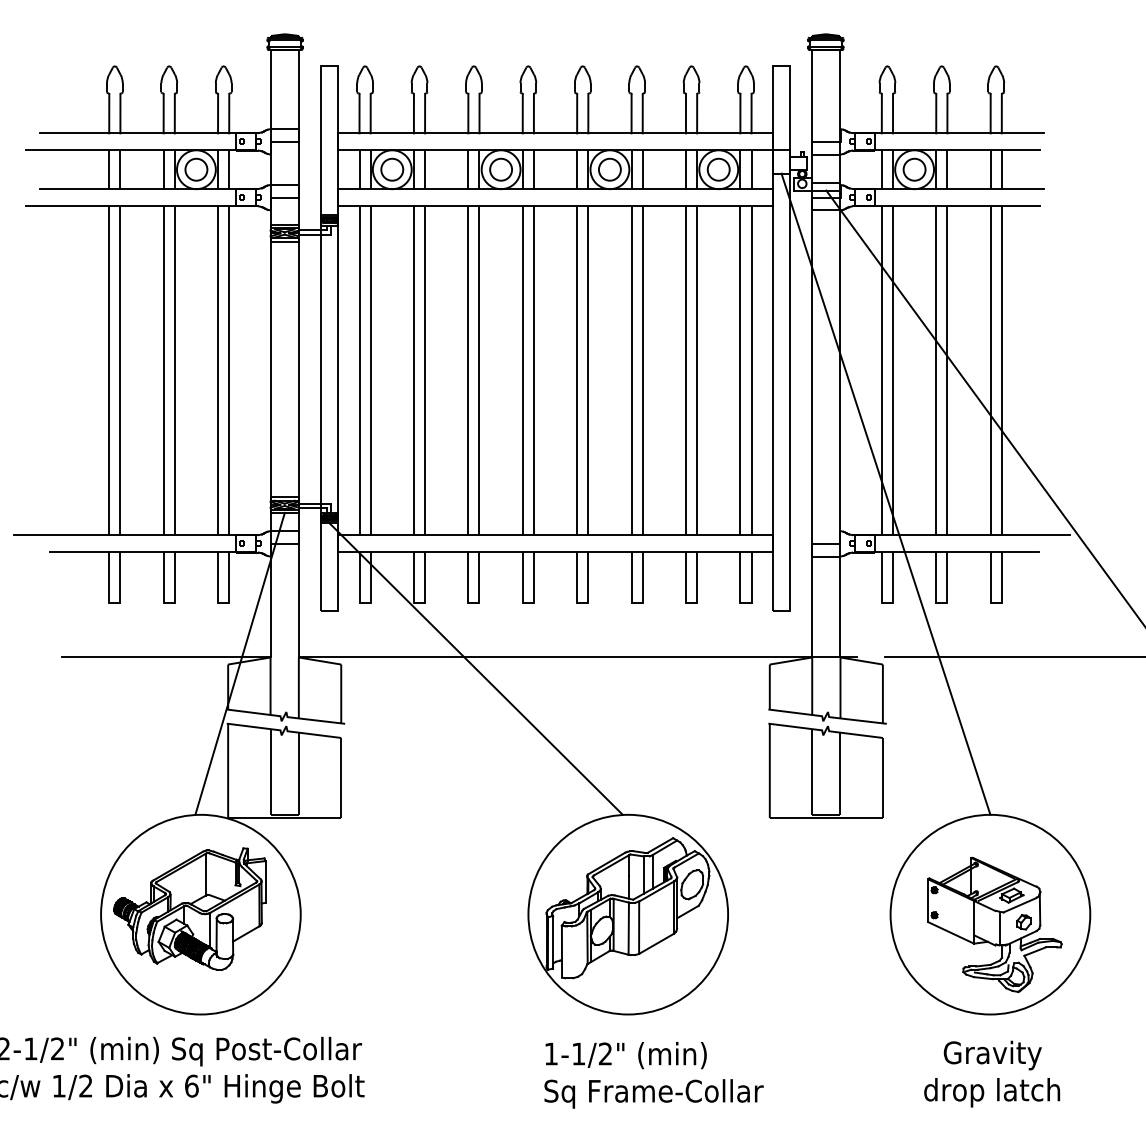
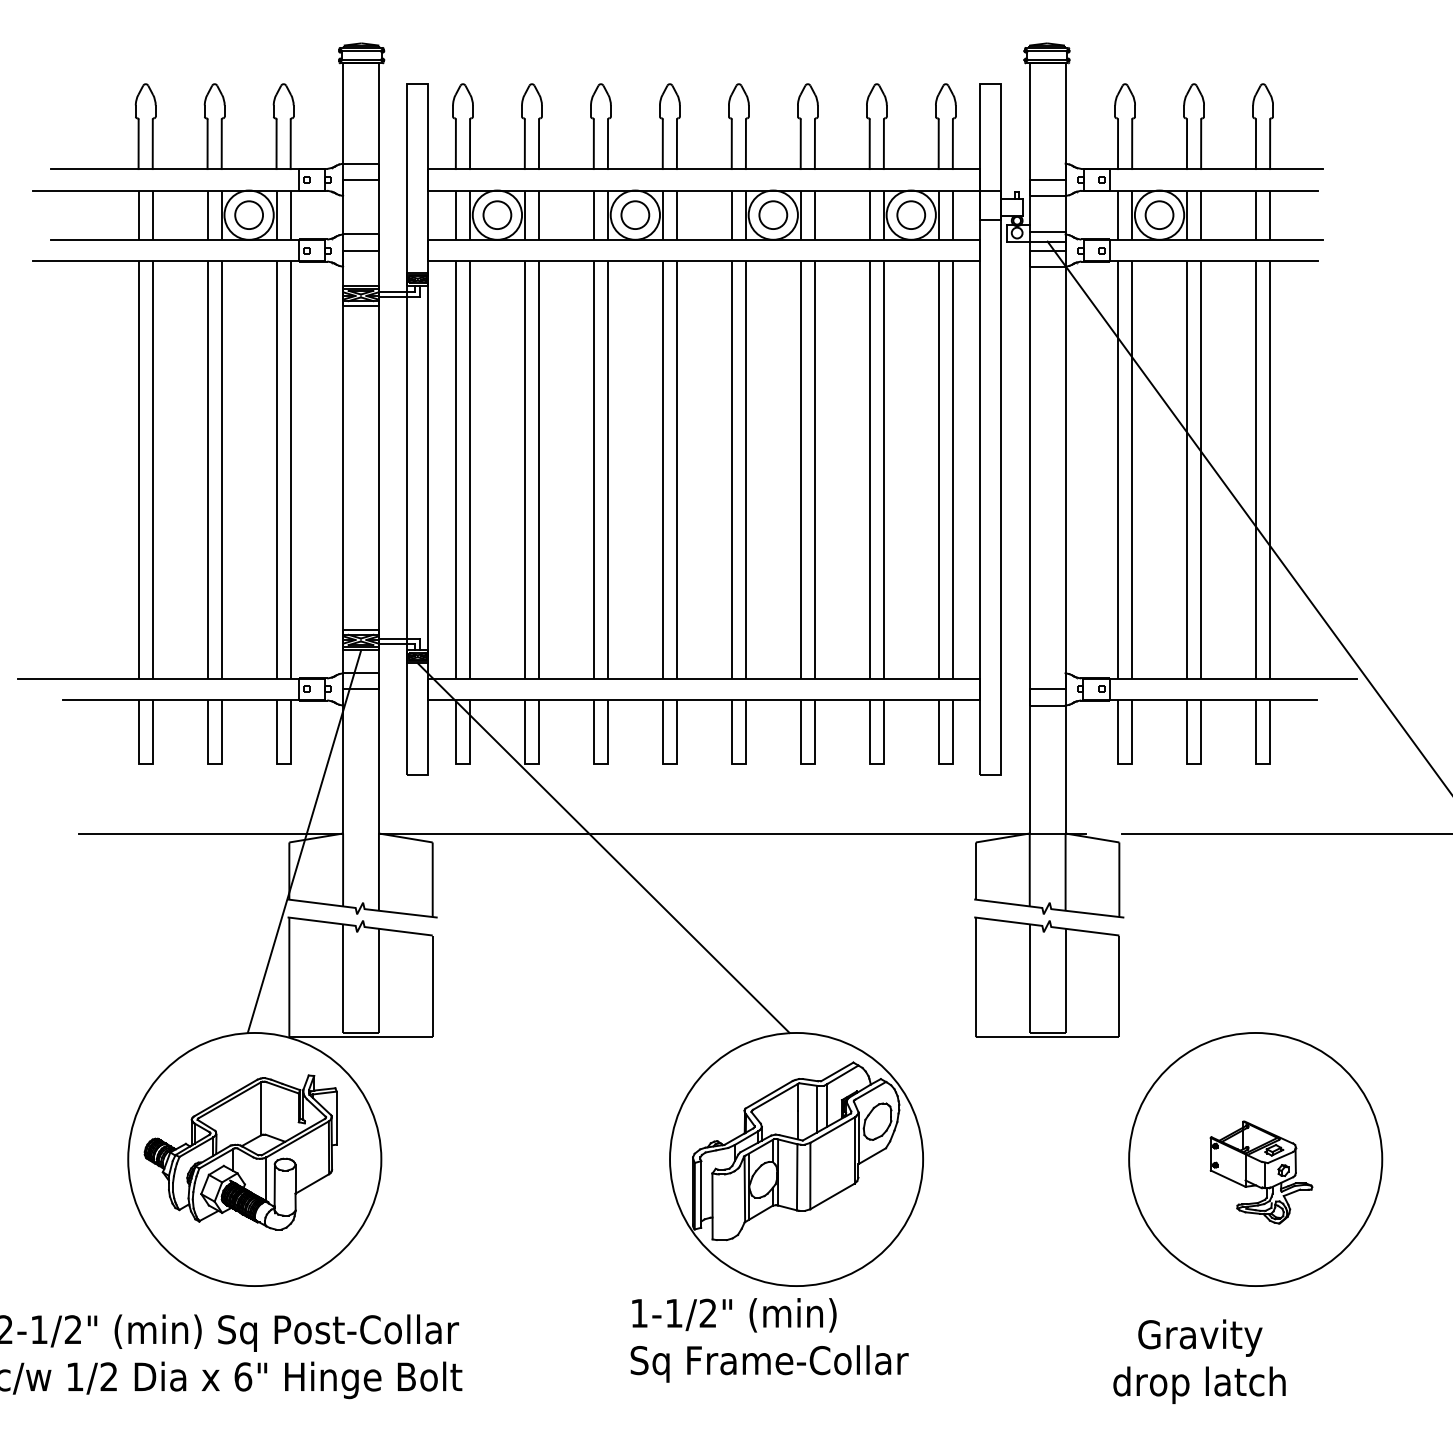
line: (885, 493) -> (1122, 625), removed
part: (994, 924) -> (1260, 1171), size x0.6
text: (992, 1073) -> (1199, 1360), moved
text: (653, 1075) -> (768, 1340), moved

